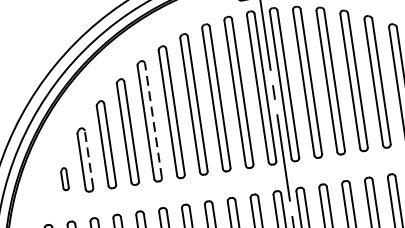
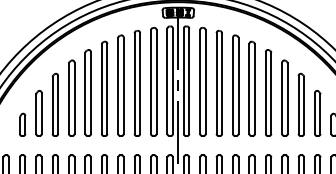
line: (152, 121) -> (90, 93), dashed -> solid
line: (88, 158) -> (41, 112), dashed -> solid
part: (64, 178) -> (22, 124), size x1.43

